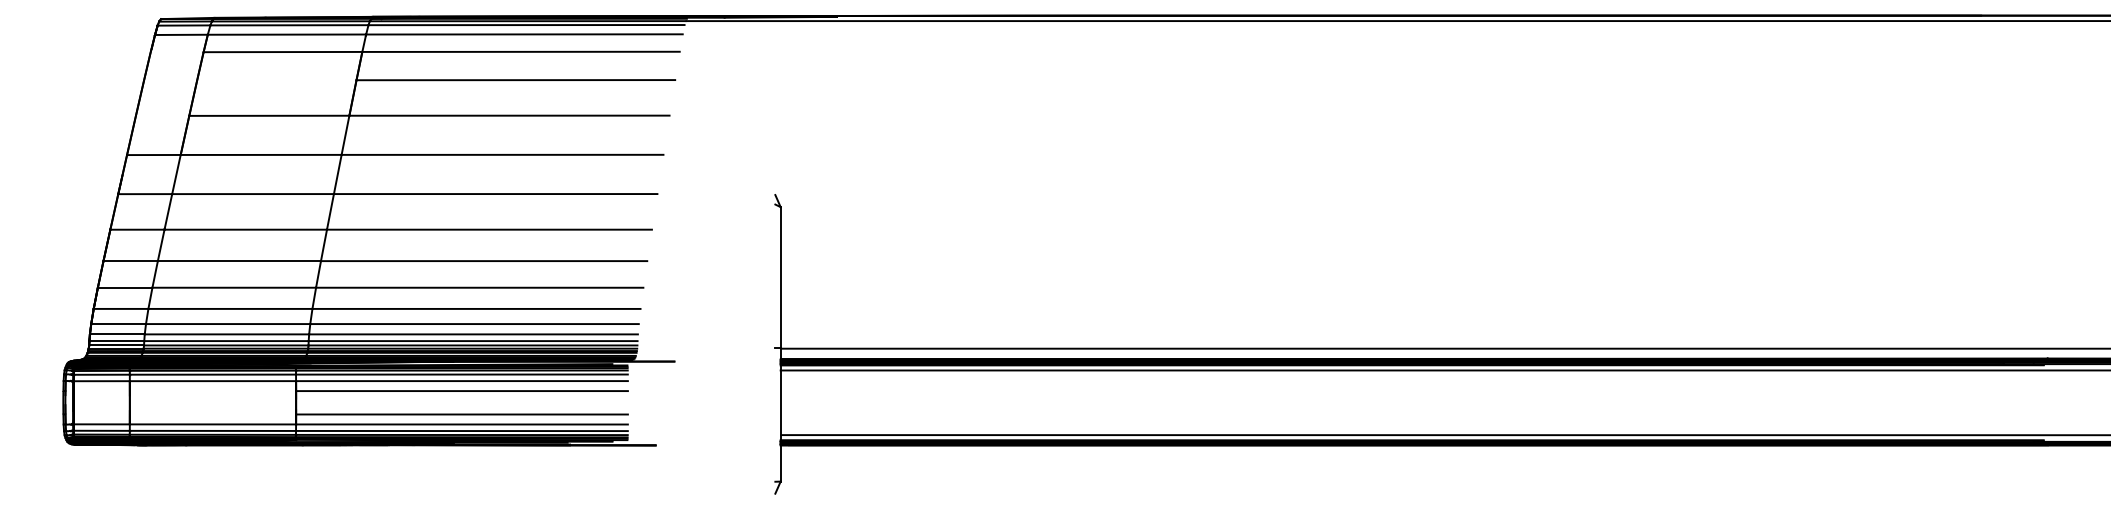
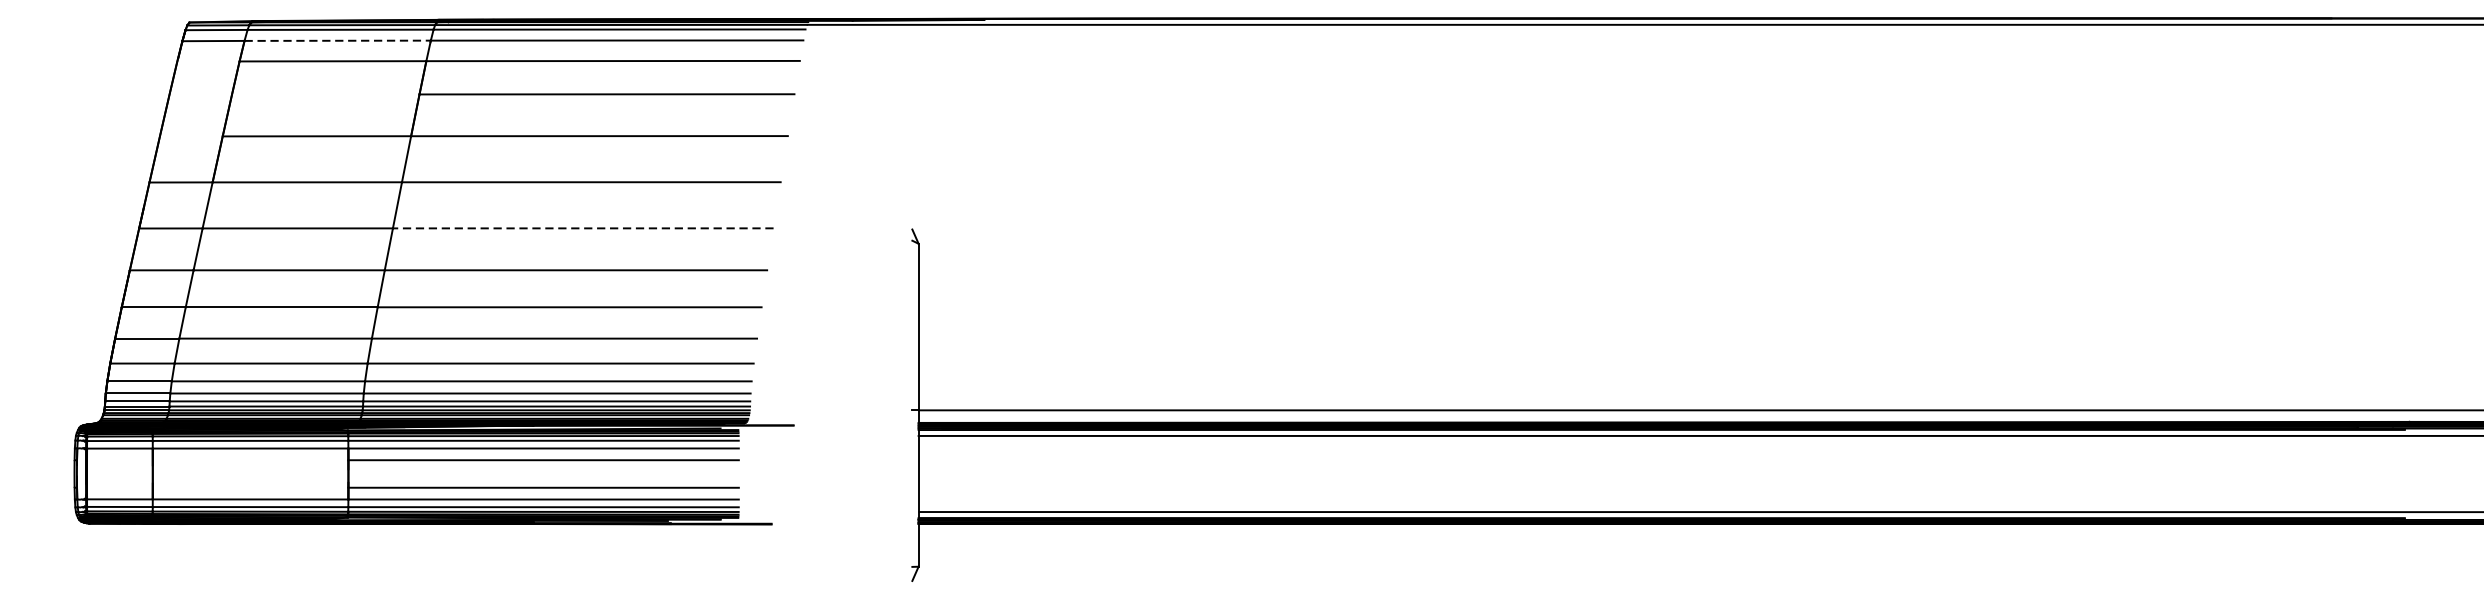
line: (287, 34) -> (338, 40), solid -> dashed
line: (495, 194) -> (583, 228), solid -> dashed

